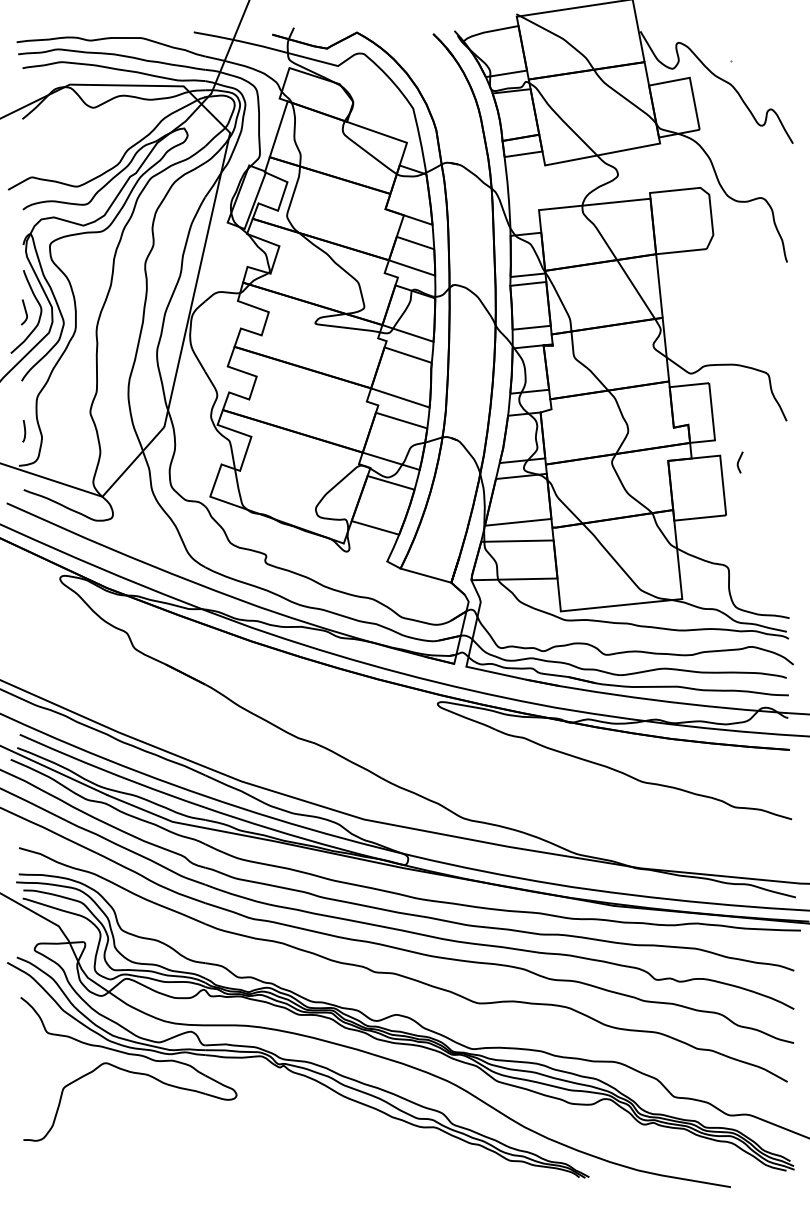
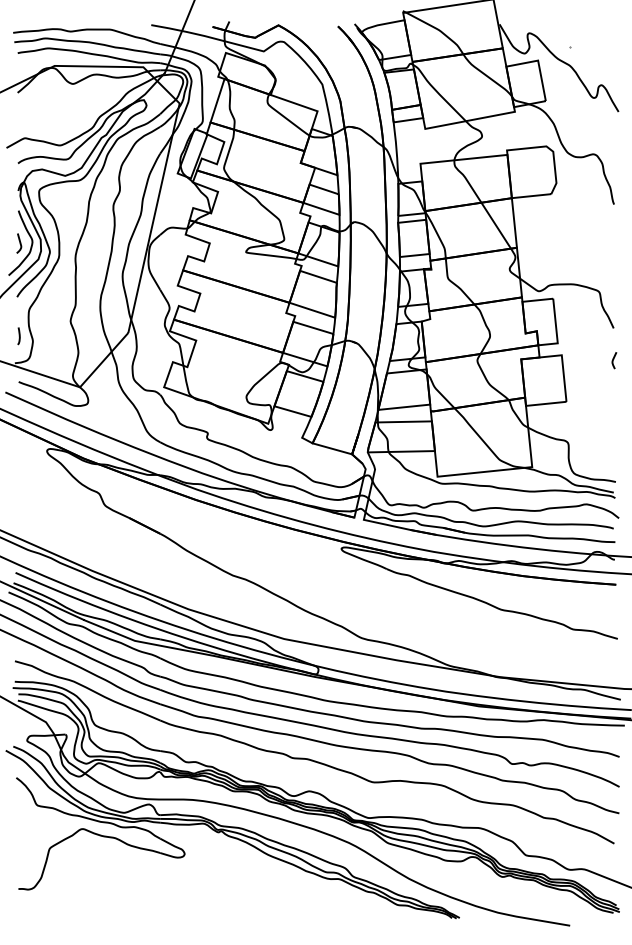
curve: (740, 461) -> (614, 359), moved

